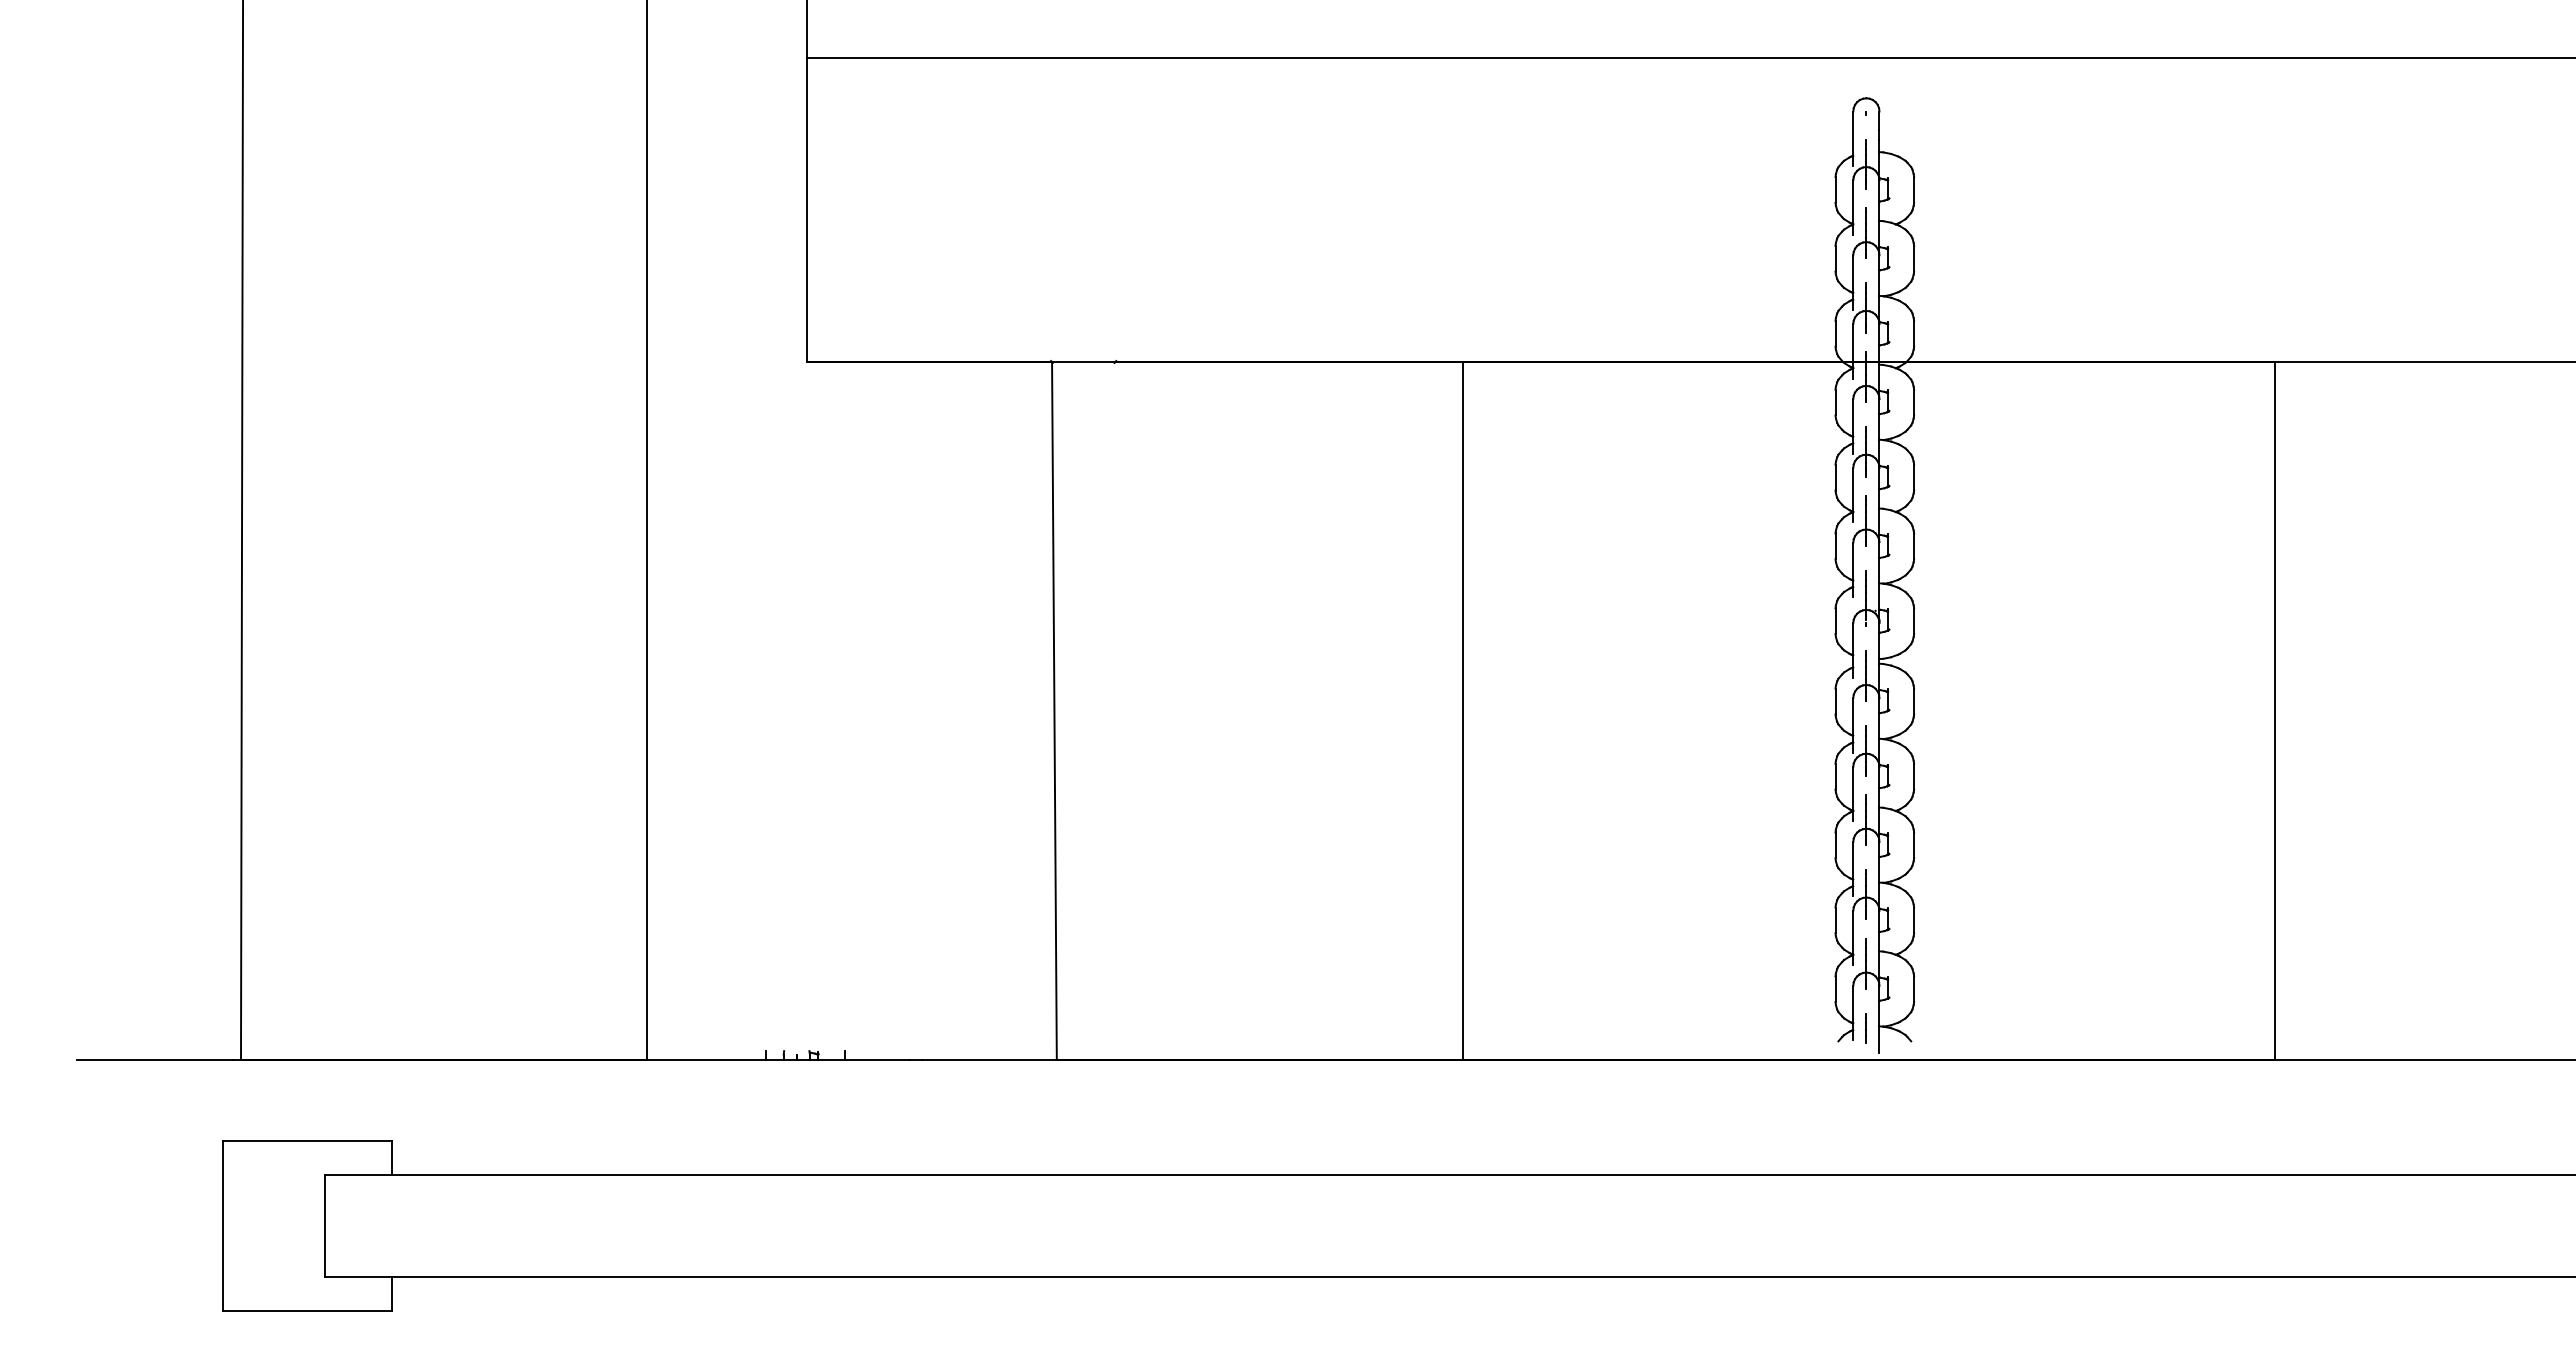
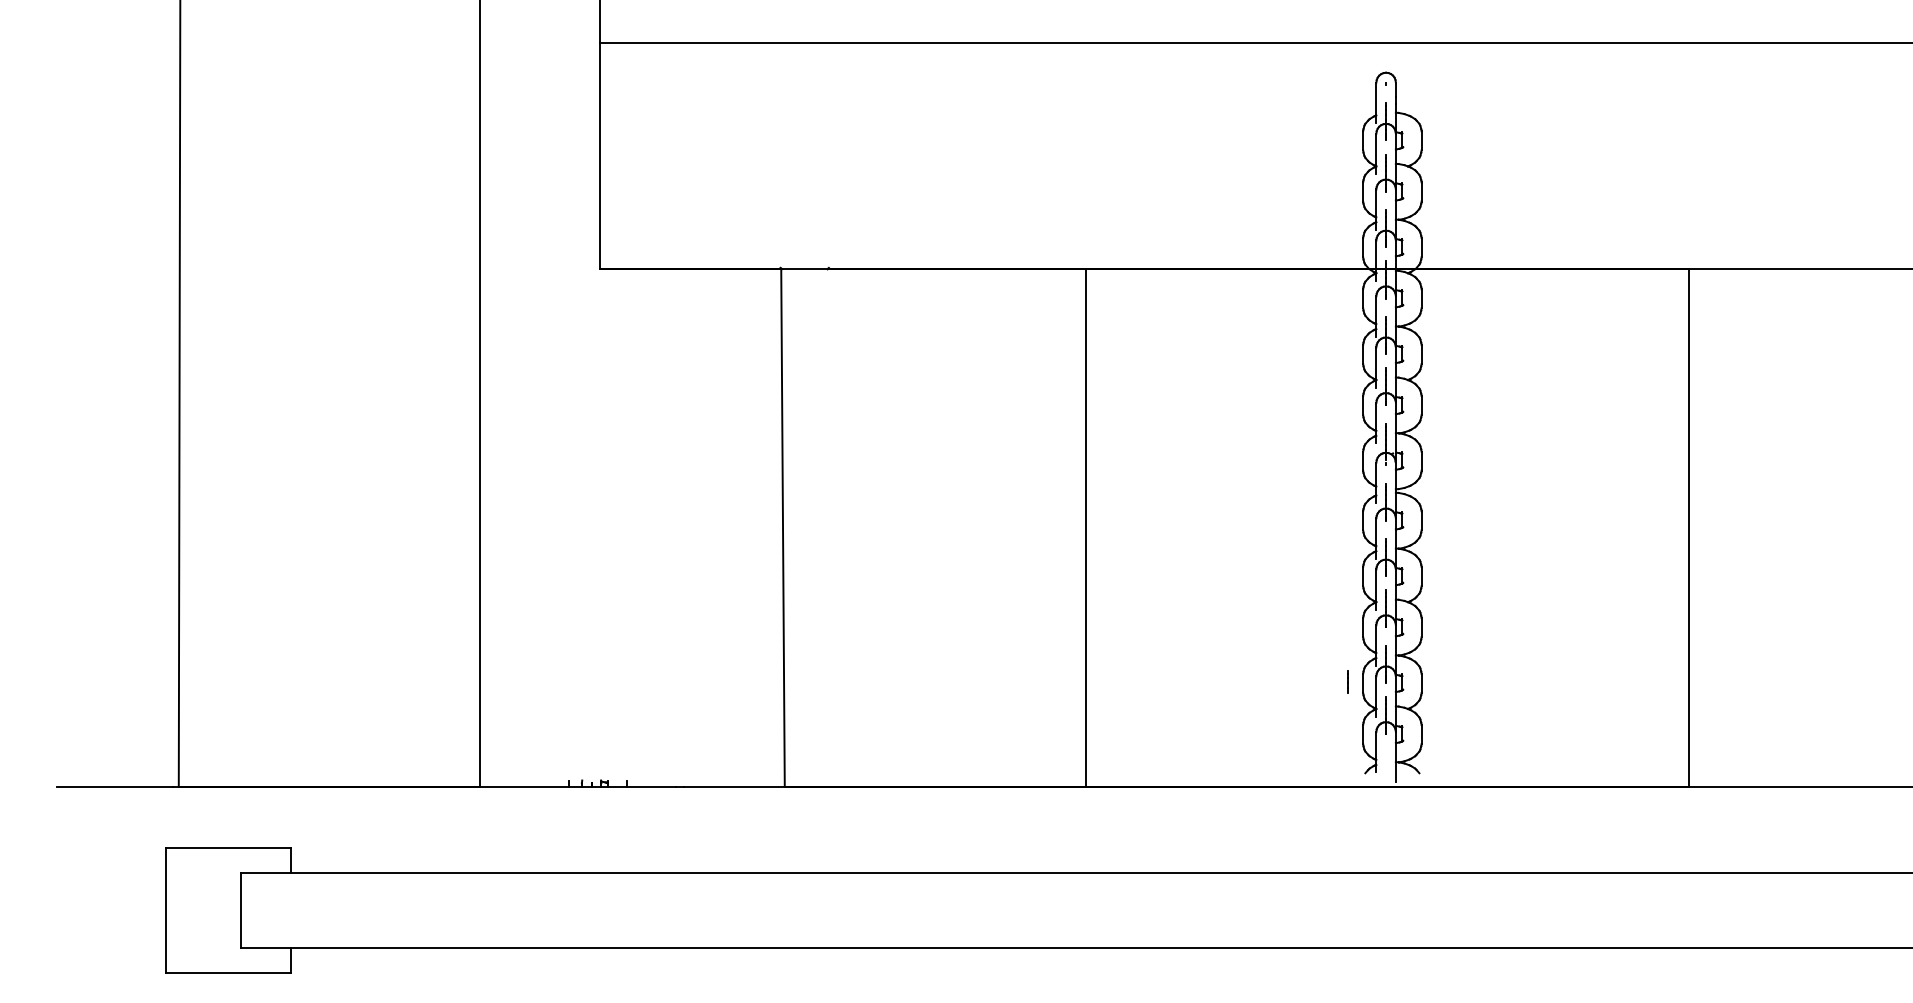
line: (1865, 1028) -> (1346, 682), moved

